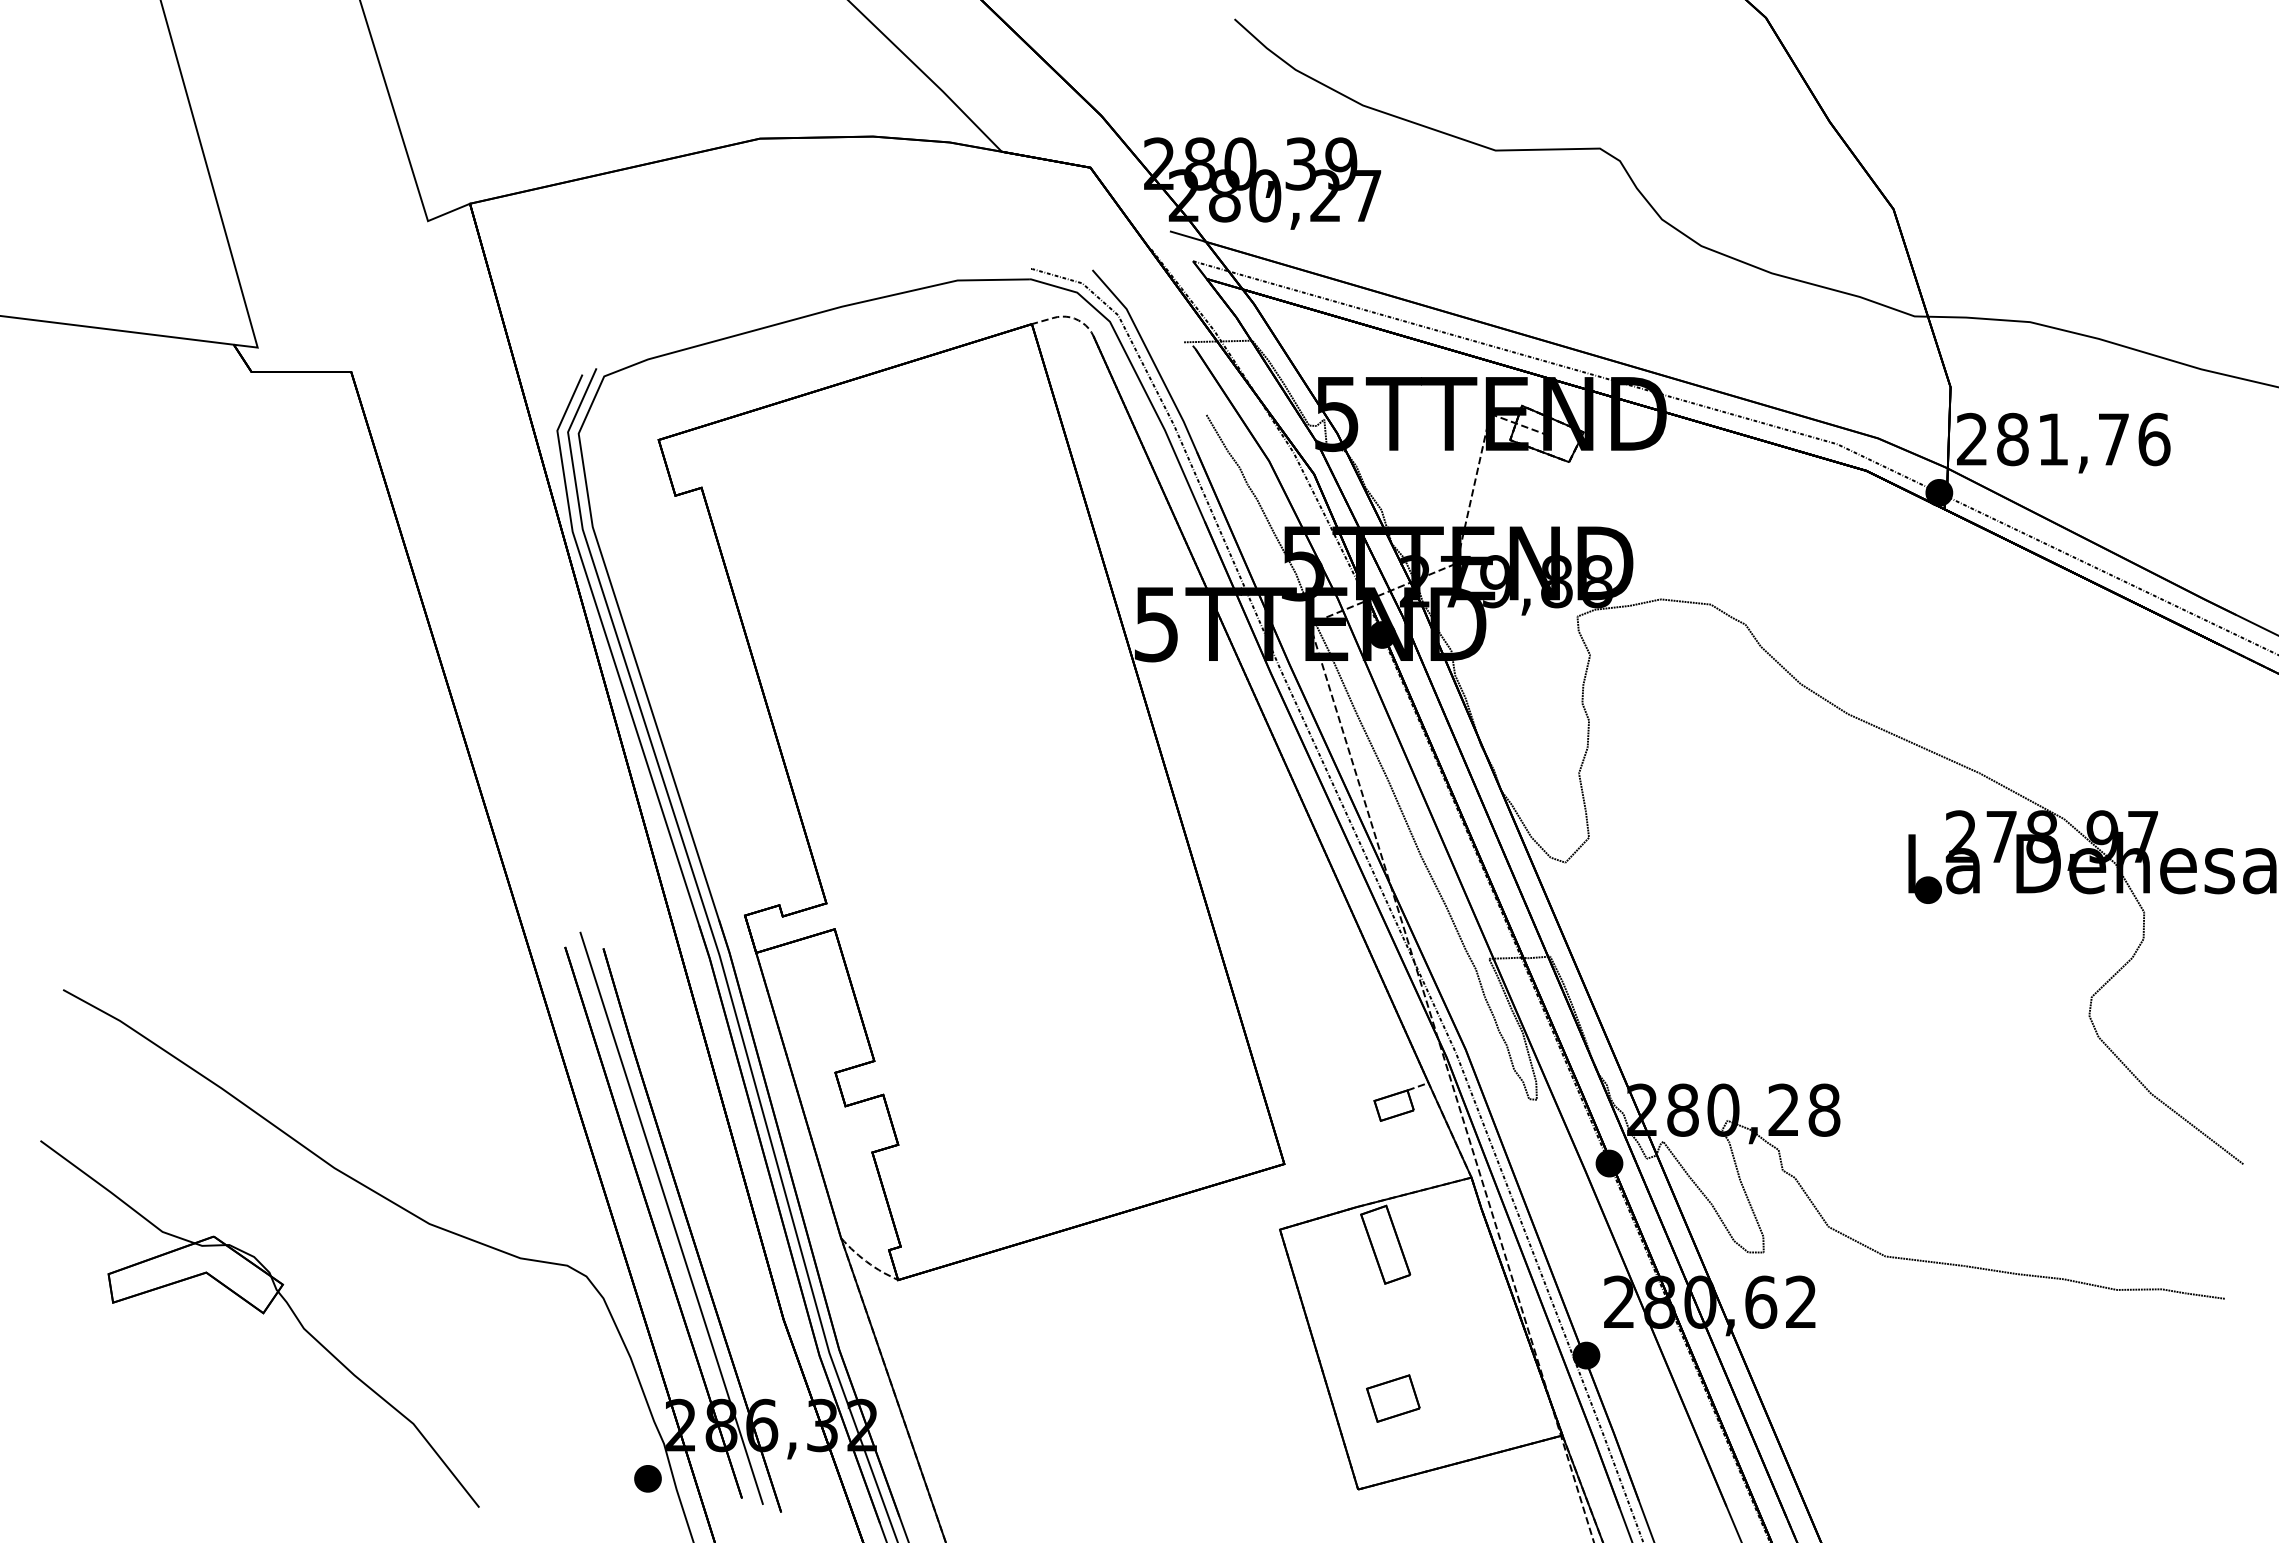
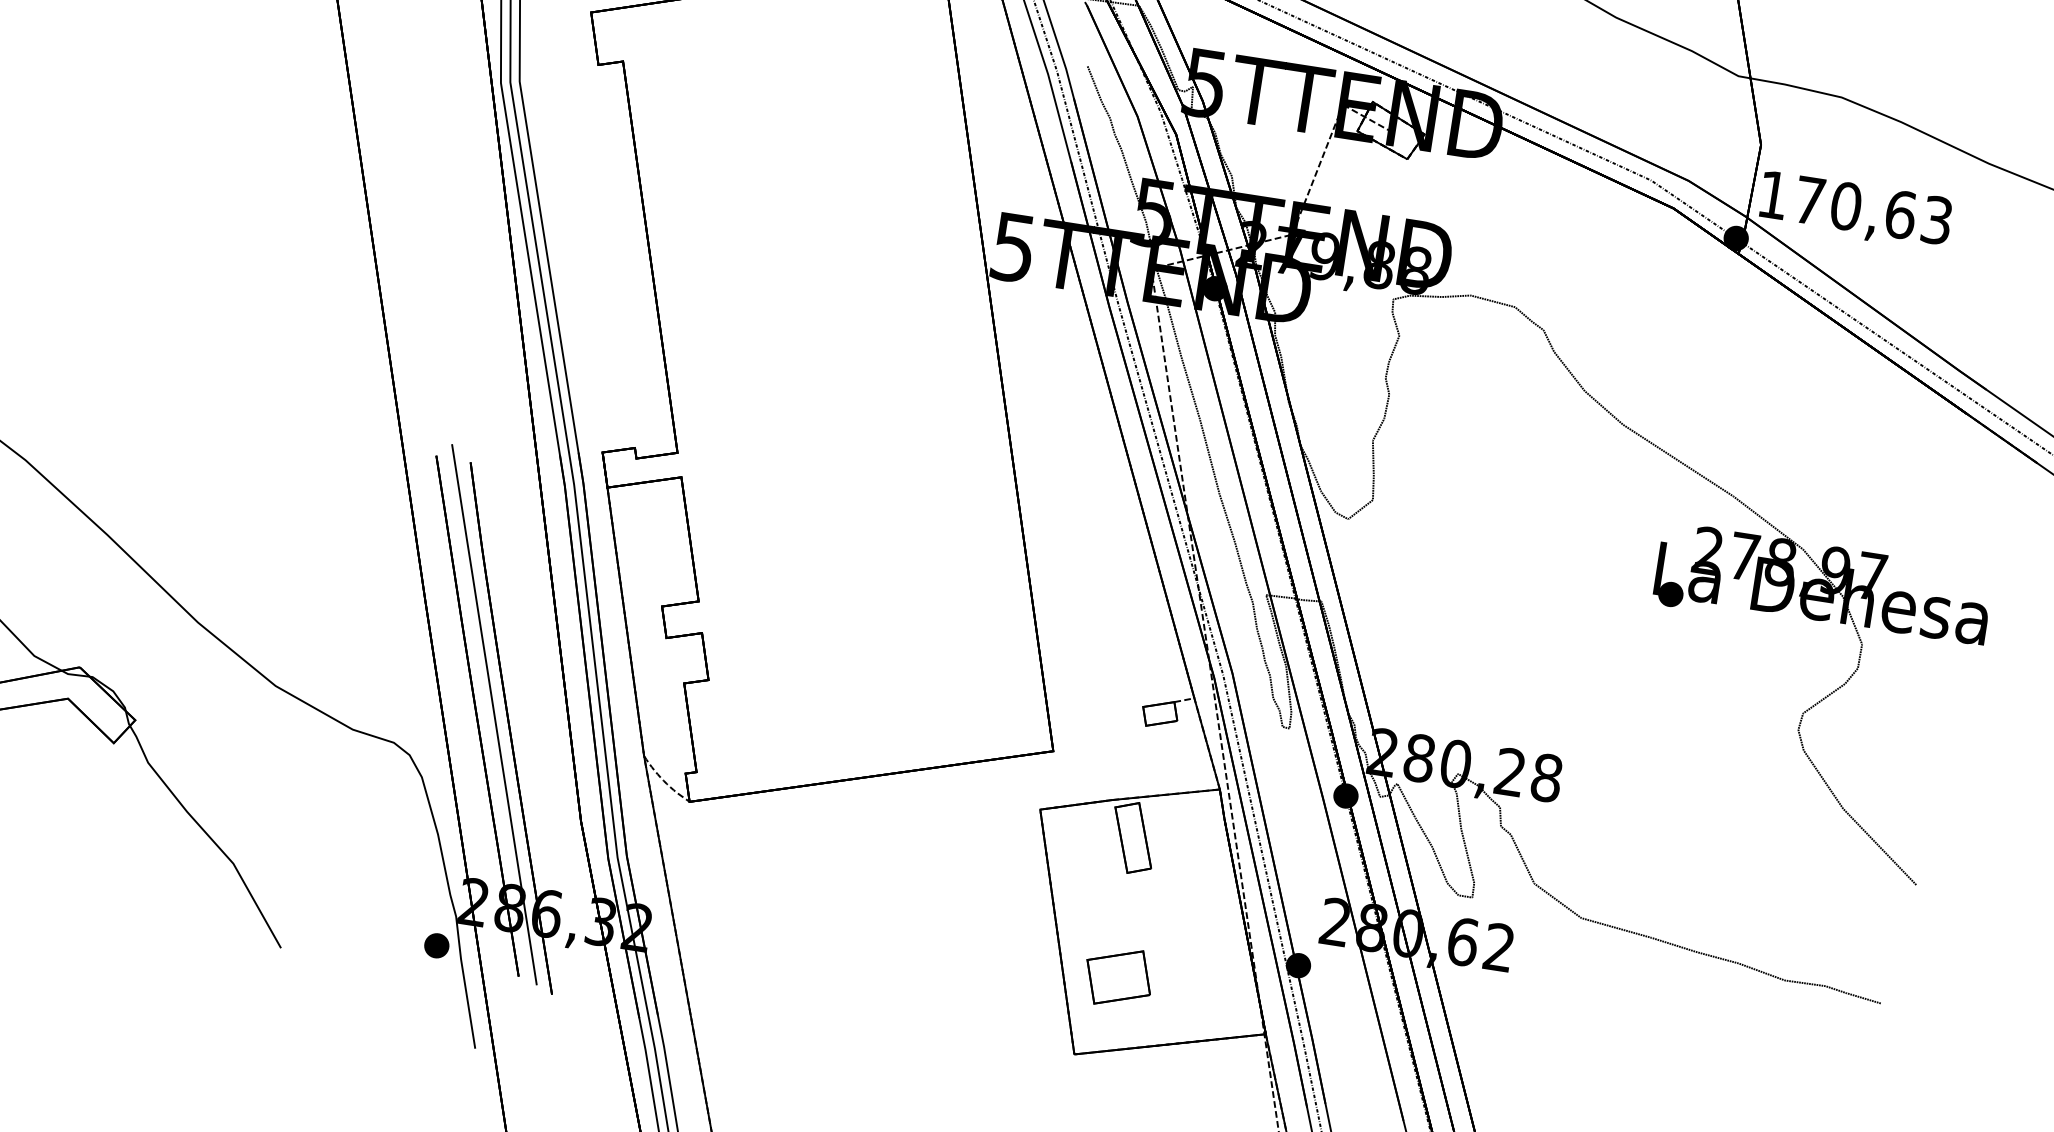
text: (2063, 439) -> (1855, 207), 281,76 -> 170,63
part: (1393, 1398) -> (1118, 977), size x1.4

